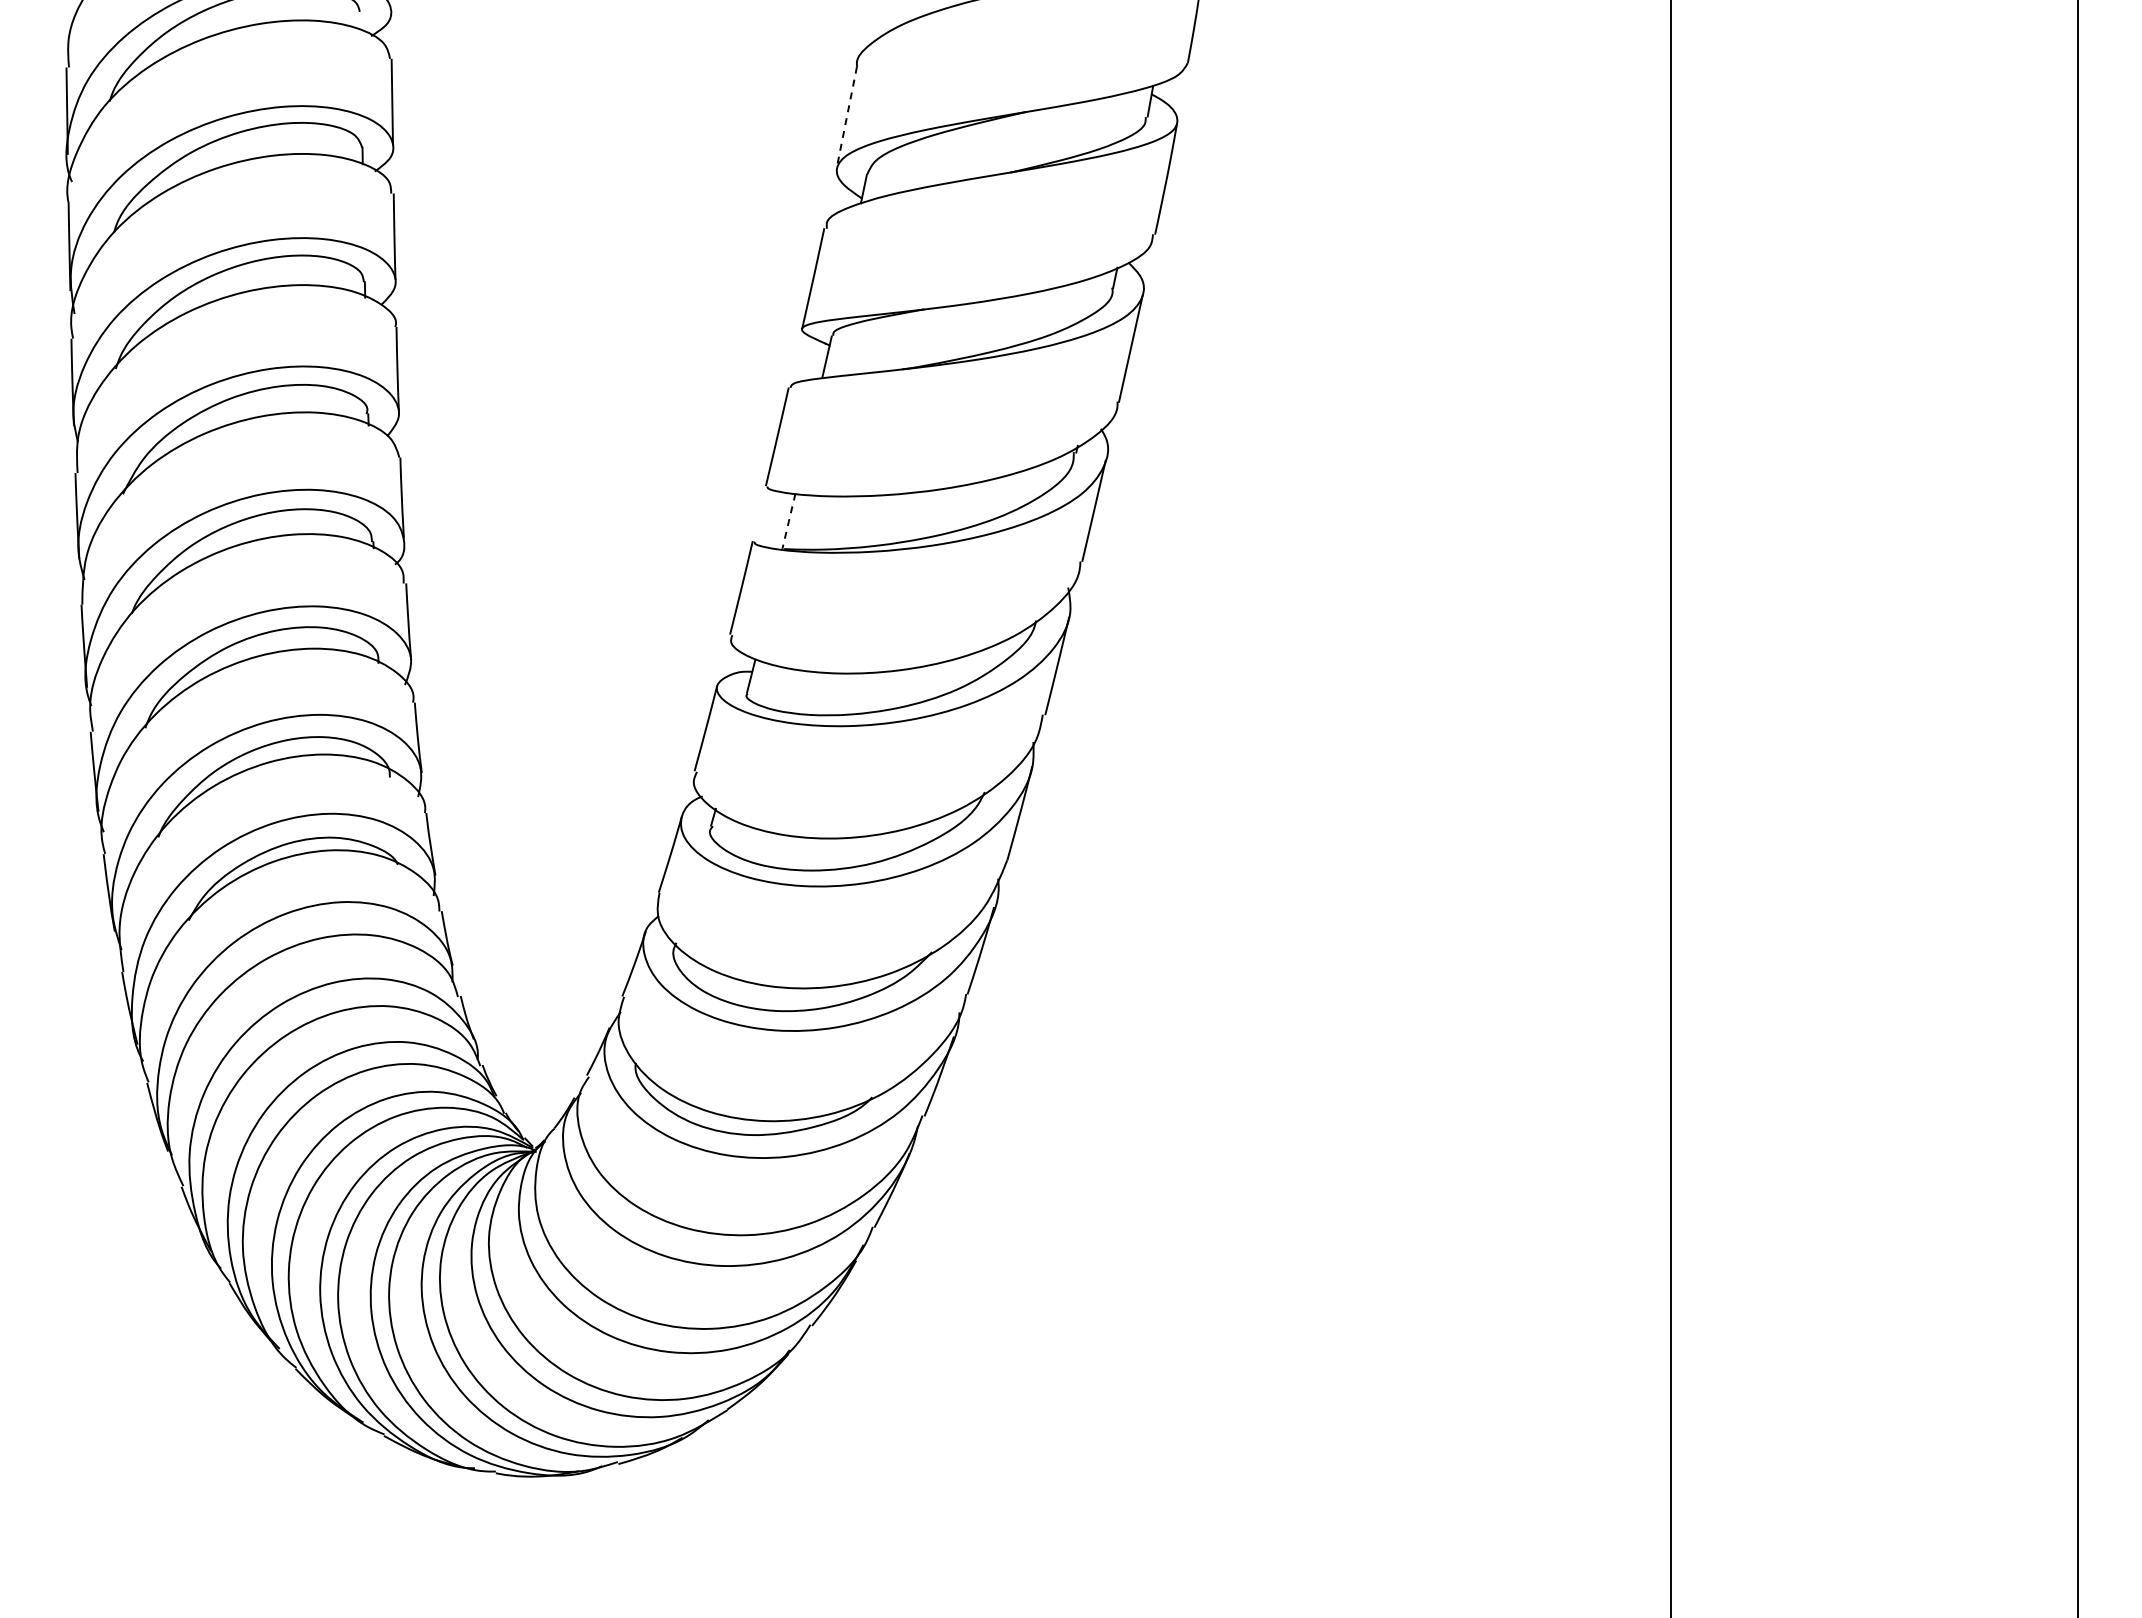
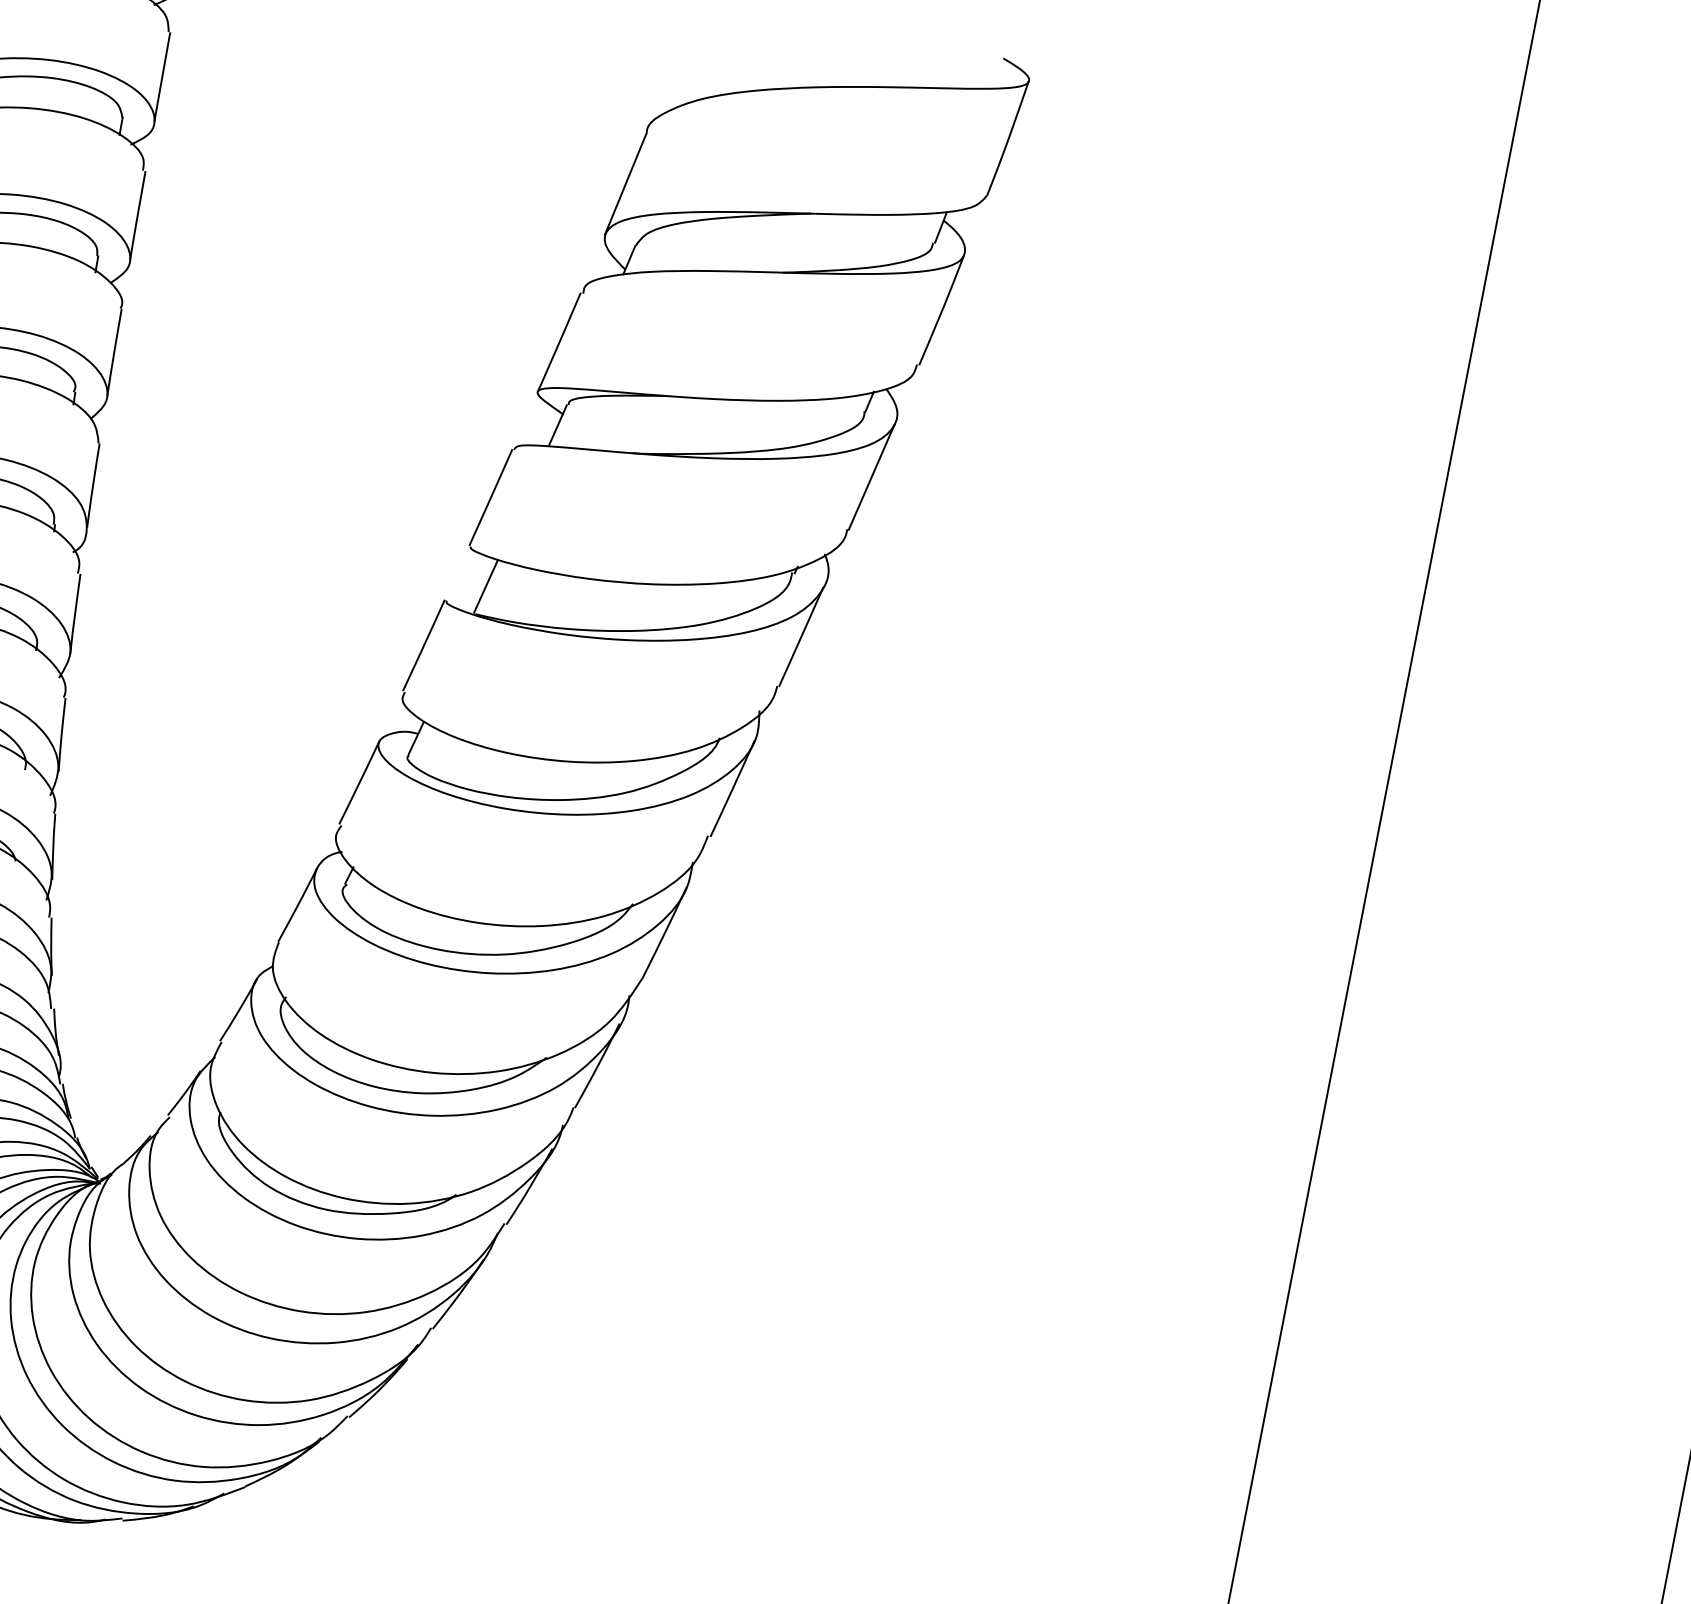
line: (846, 118) -> (625, 184), dashed -> solid
line: (788, 521) -> (485, 586), dashed -> solid

